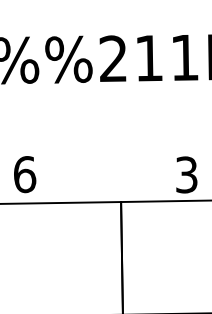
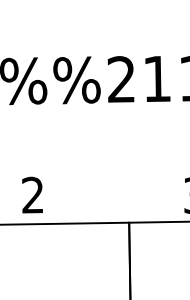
text: (25, 174) -> (33, 195), 6 -> 2

